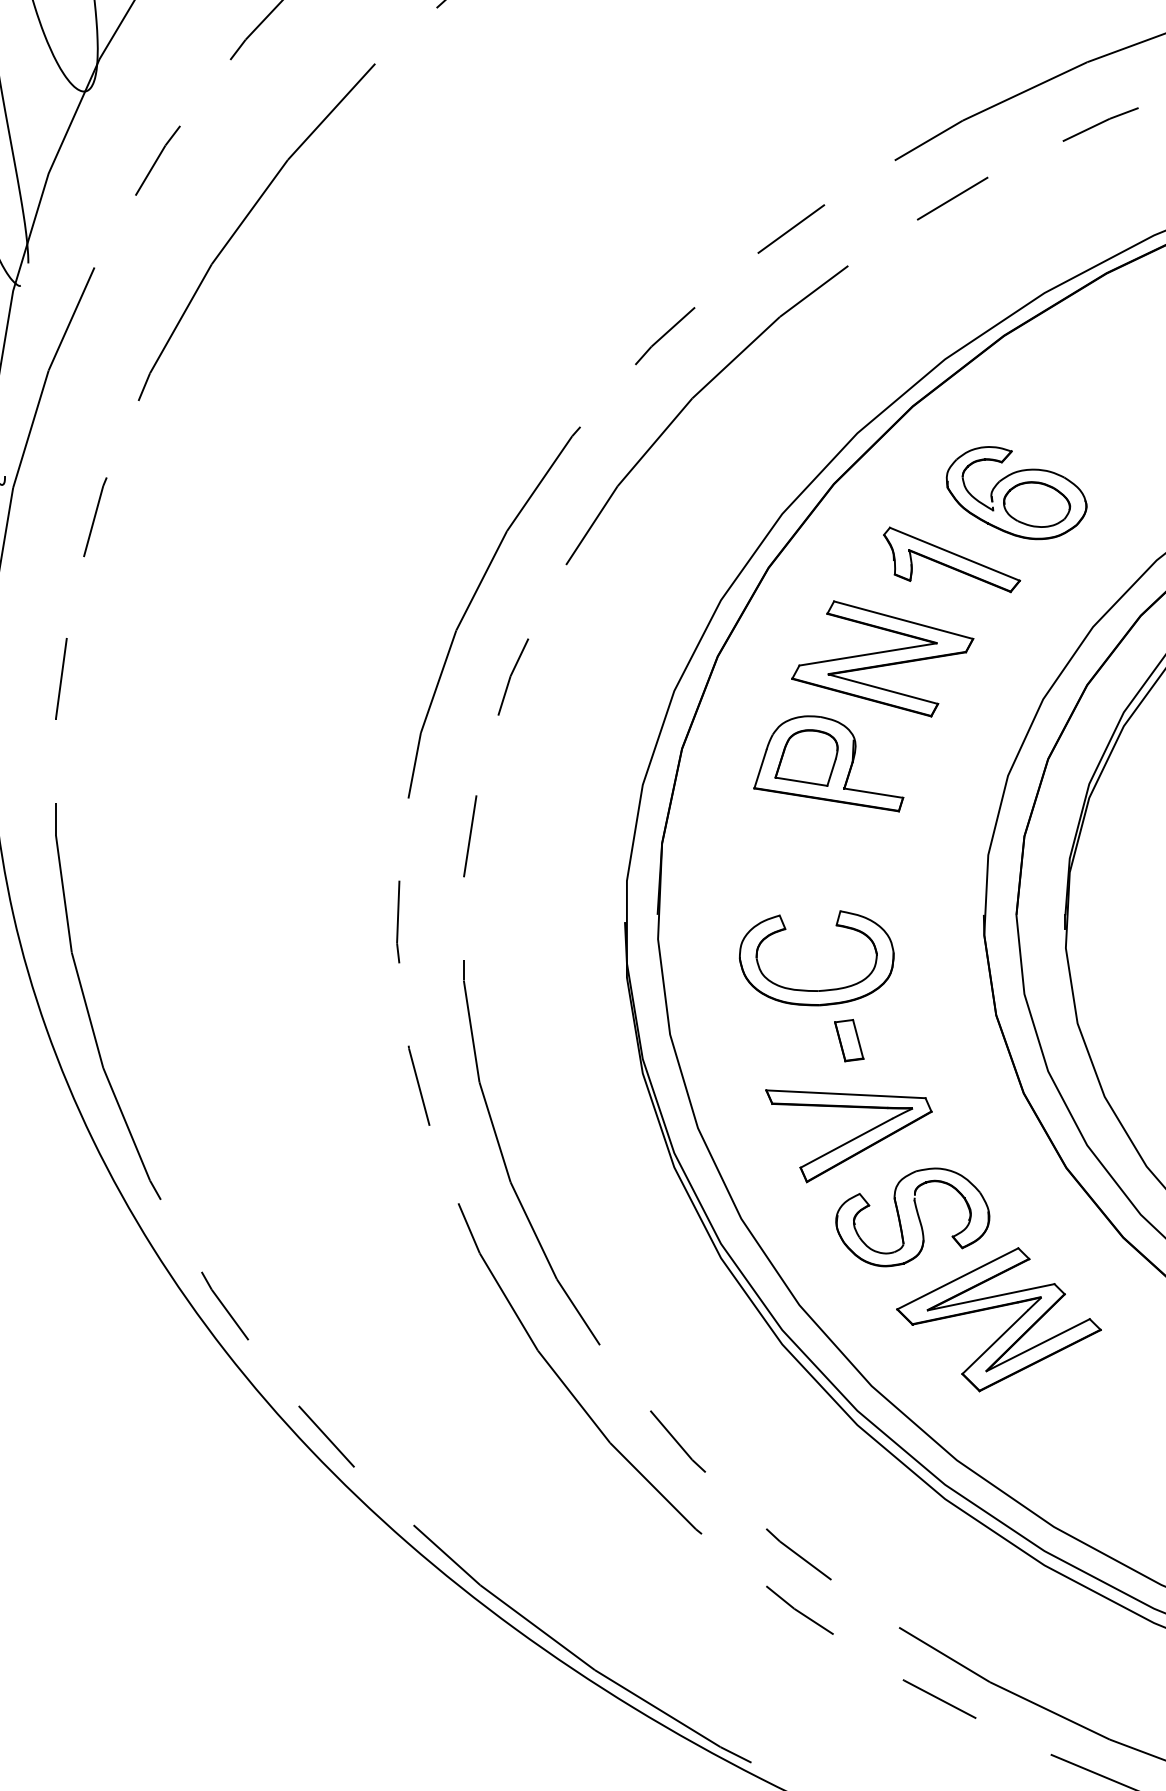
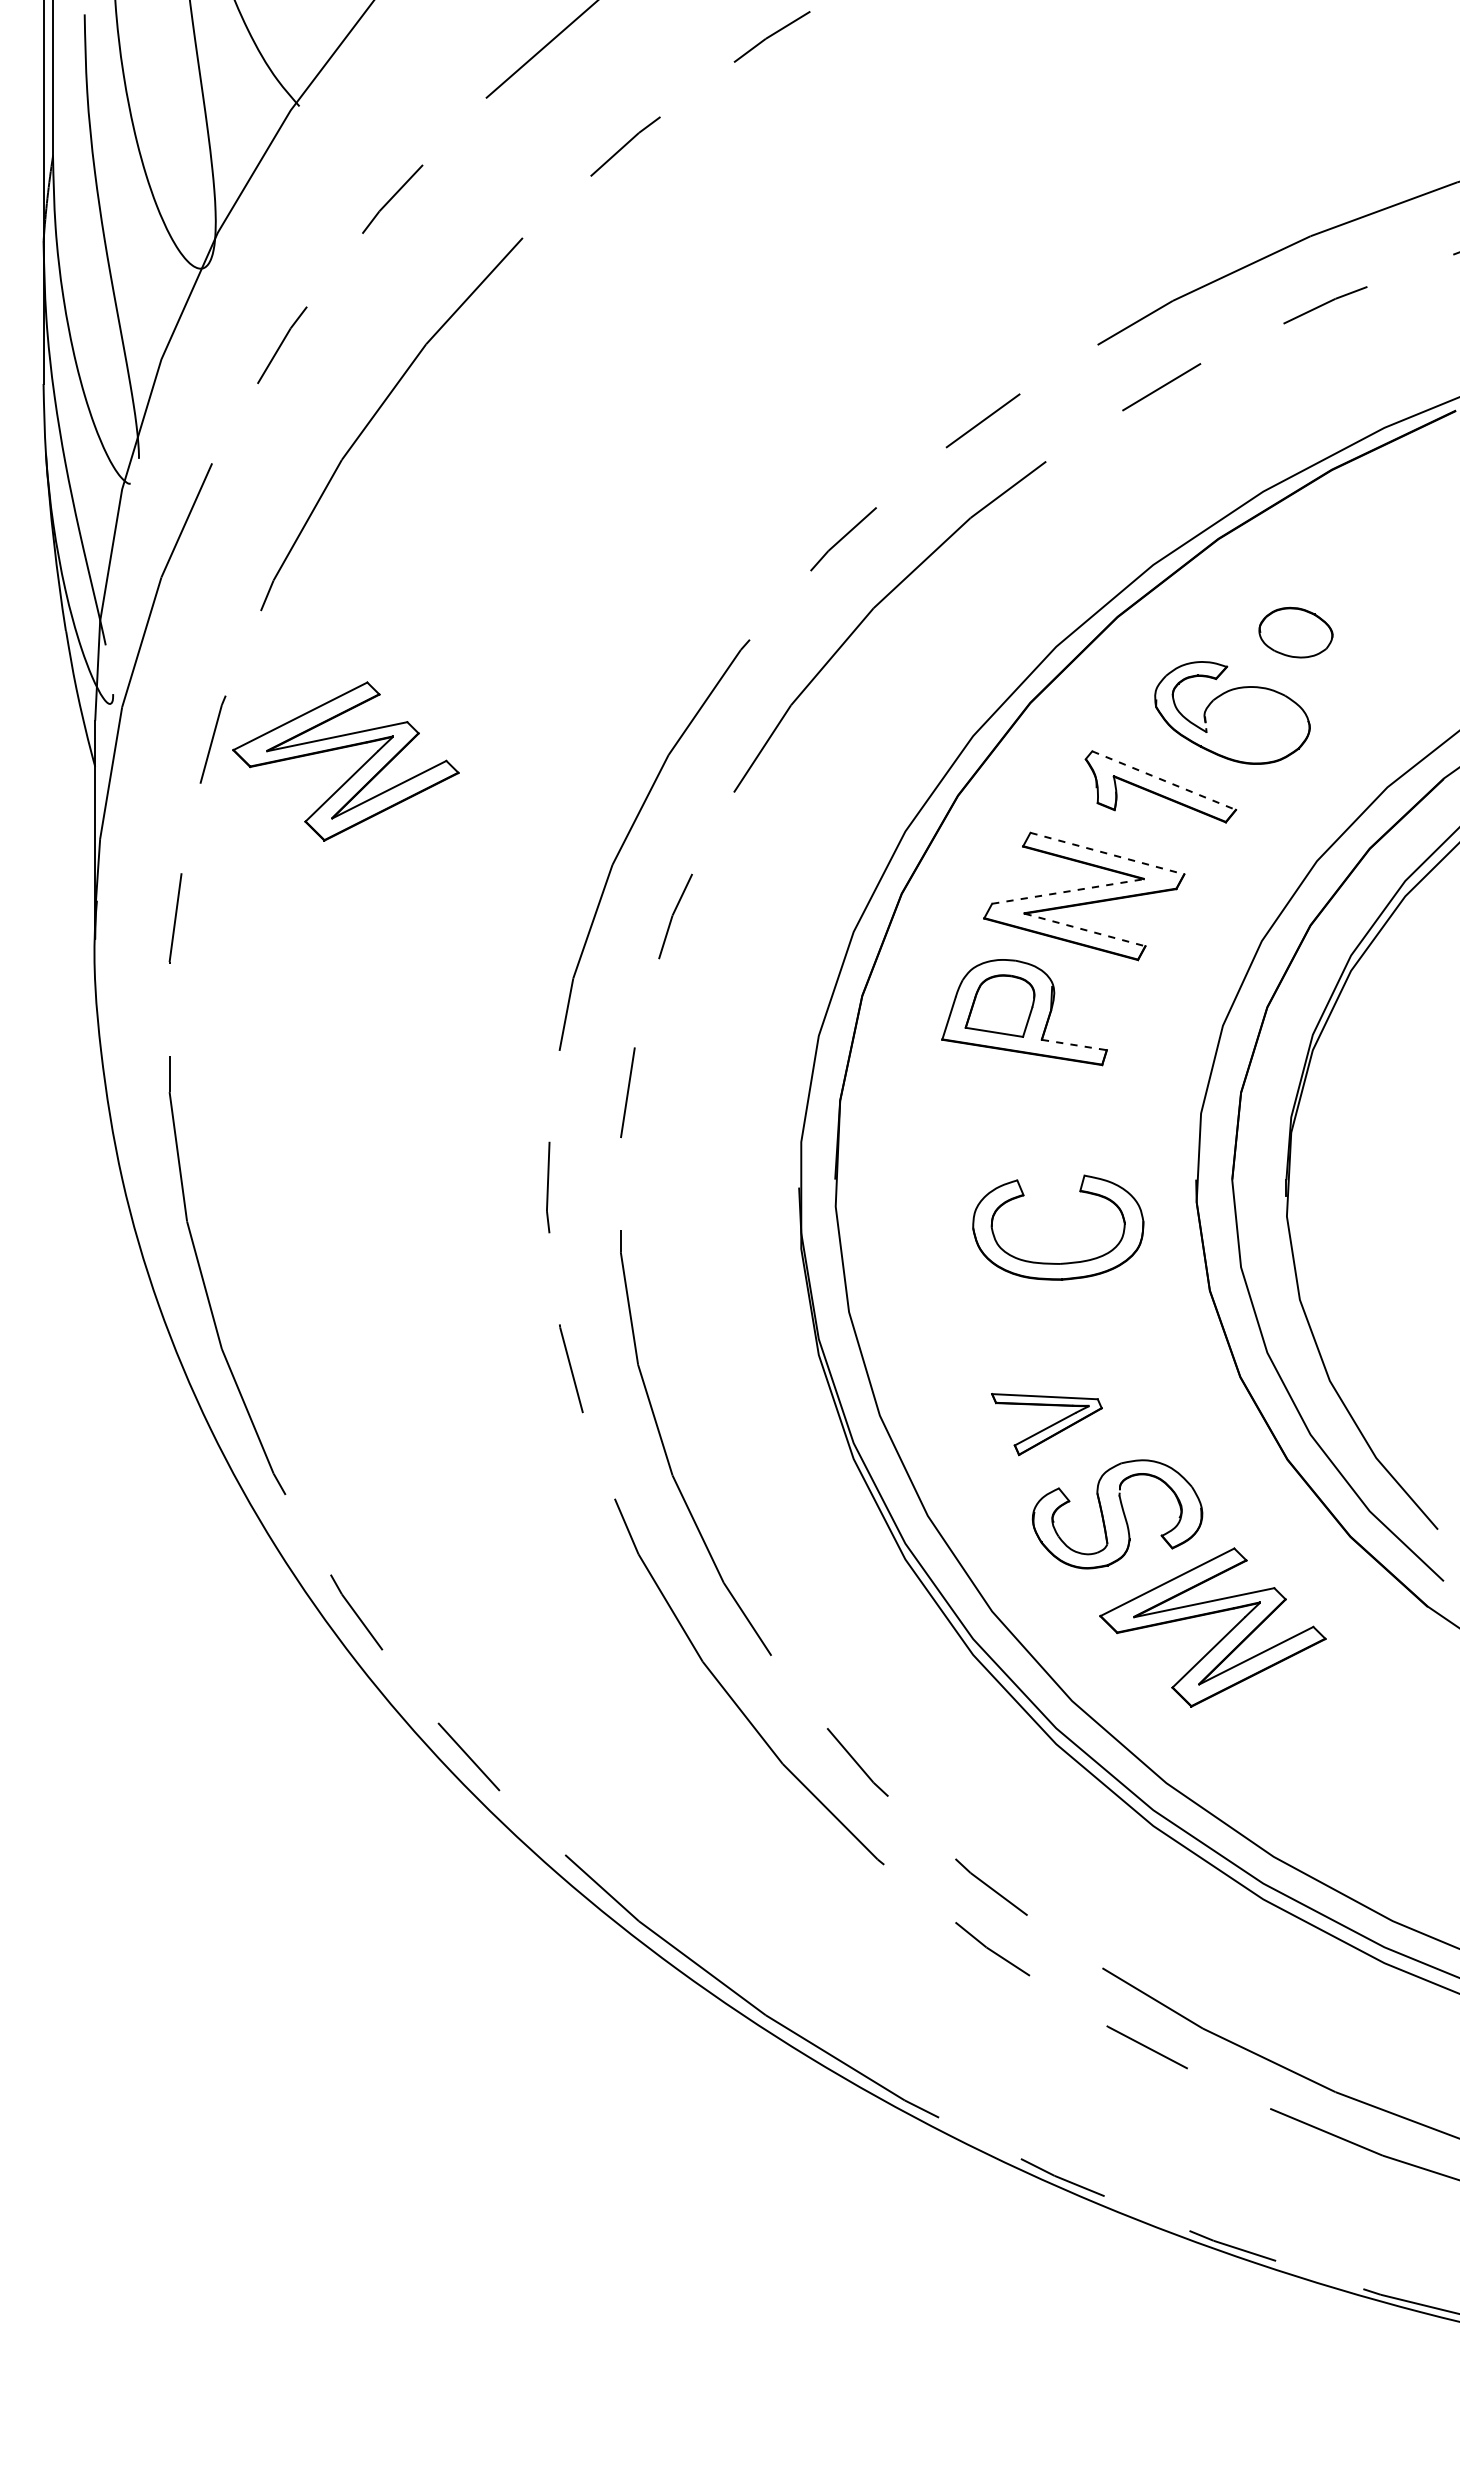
part: (1036, 504) -> (1295, 632), moved
part: (214, 525) -> (344, 748), added
line: (955, 554) -> (1164, 780), solid -> dashed
line: (903, 620) -> (1107, 853), solid -> dashed
line: (867, 654) -> (1067, 891), solid -> dashed
line: (883, 689) -> (1085, 930), solid -> dashed
line: (873, 793) -> (1074, 1045), solid -> dashed
part: (820, 989) -> (1062, 1262), moved
part: (848, 1040) -> (1046, 1318), removed
part: (848, 1136) -> (1046, 1424), size x0.6

